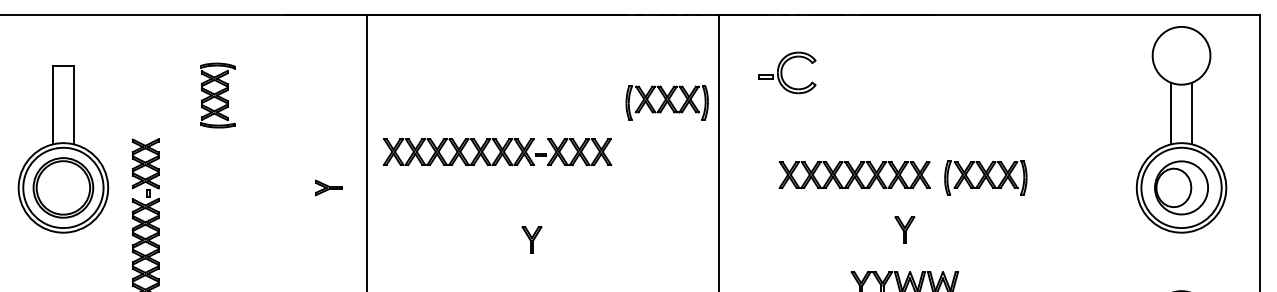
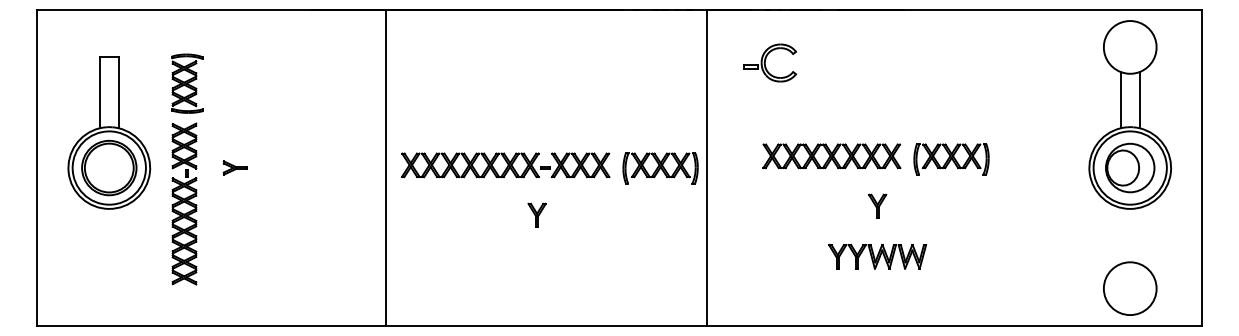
part: (218, 95) -> (187, 83), moved
part: (667, 102) -> (660, 168), moved
part: (497, 152) -> (505, 165), moved
part: (327, 187) -> (234, 167), moved

